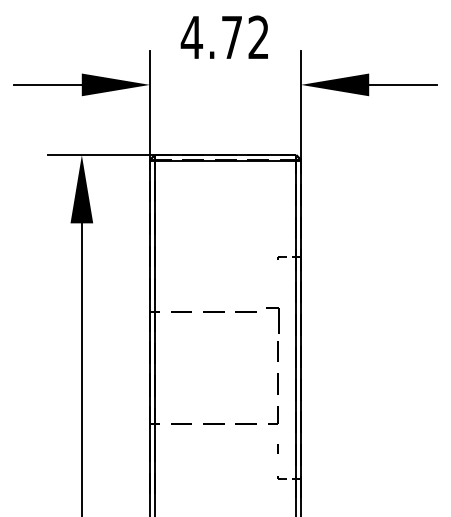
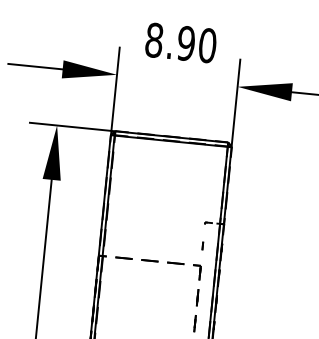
text: (224, 37) -> (180, 42), 4.72 -> 8.90
part: (277, 286) -> (202, 245), added
part: (273, 320) -> (196, 272), size x0.71

